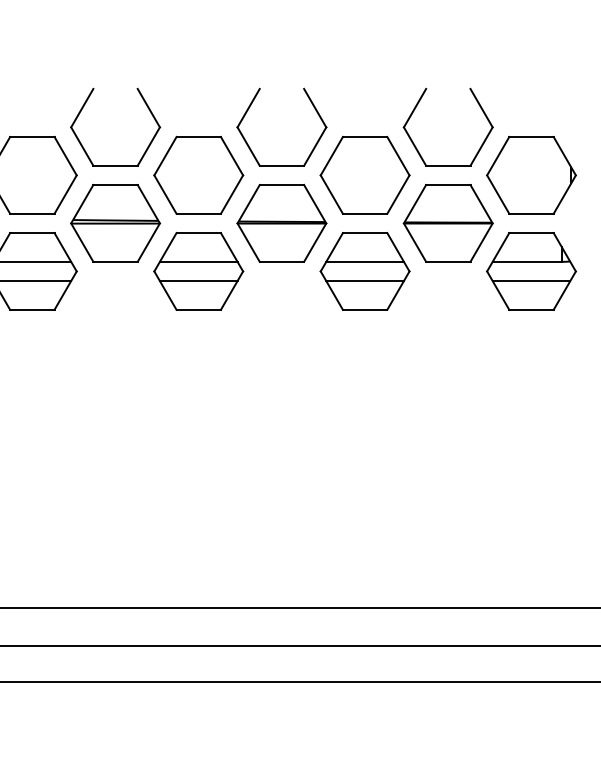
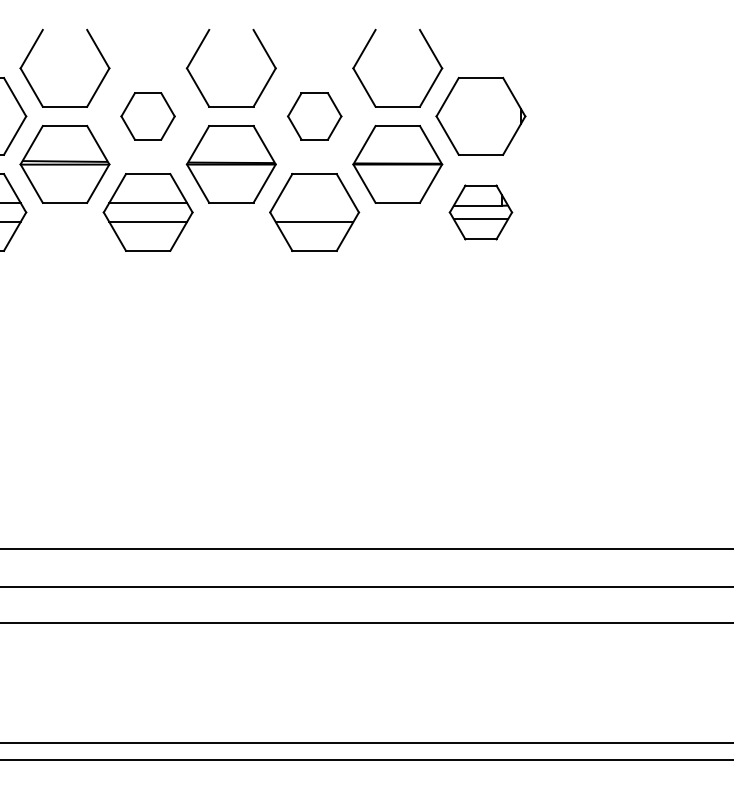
part: (198, 175) -> (147, 116), size x0.6
part: (365, 175) -> (314, 116), size x0.6
line: (365, 261) -> (314, 202), removed
part: (531, 271) -> (480, 212), size x0.7

